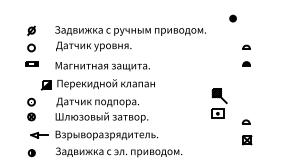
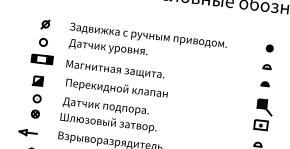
part: (232, 18) -> (269, 48), moved
part: (31, 64) -> (41, 59), size x1.67
part: (45, 85) -> (36, 81), moved
part: (219, 103) -> (263, 115), moved
part: (39, 135) -> (28, 132), moved

